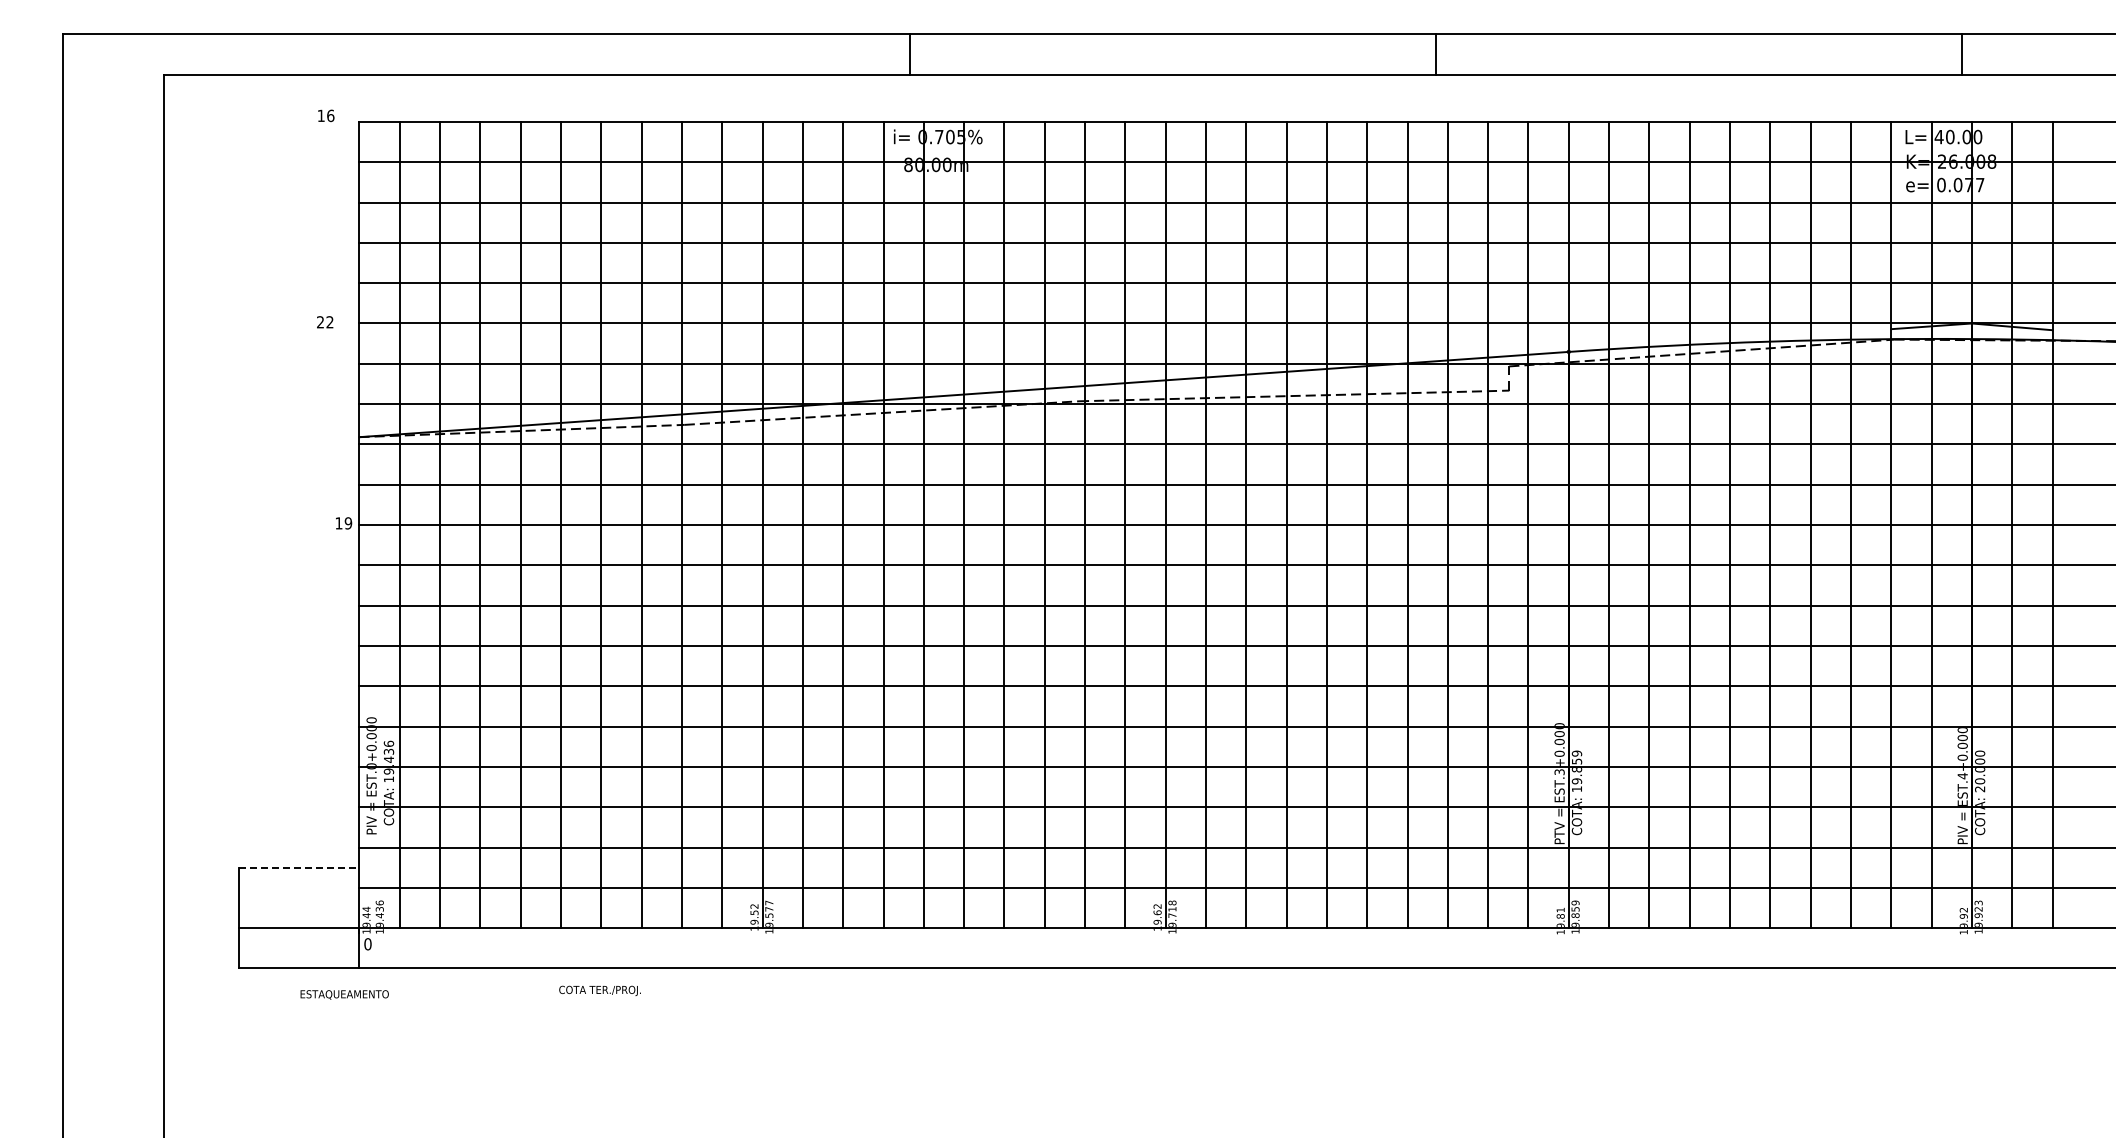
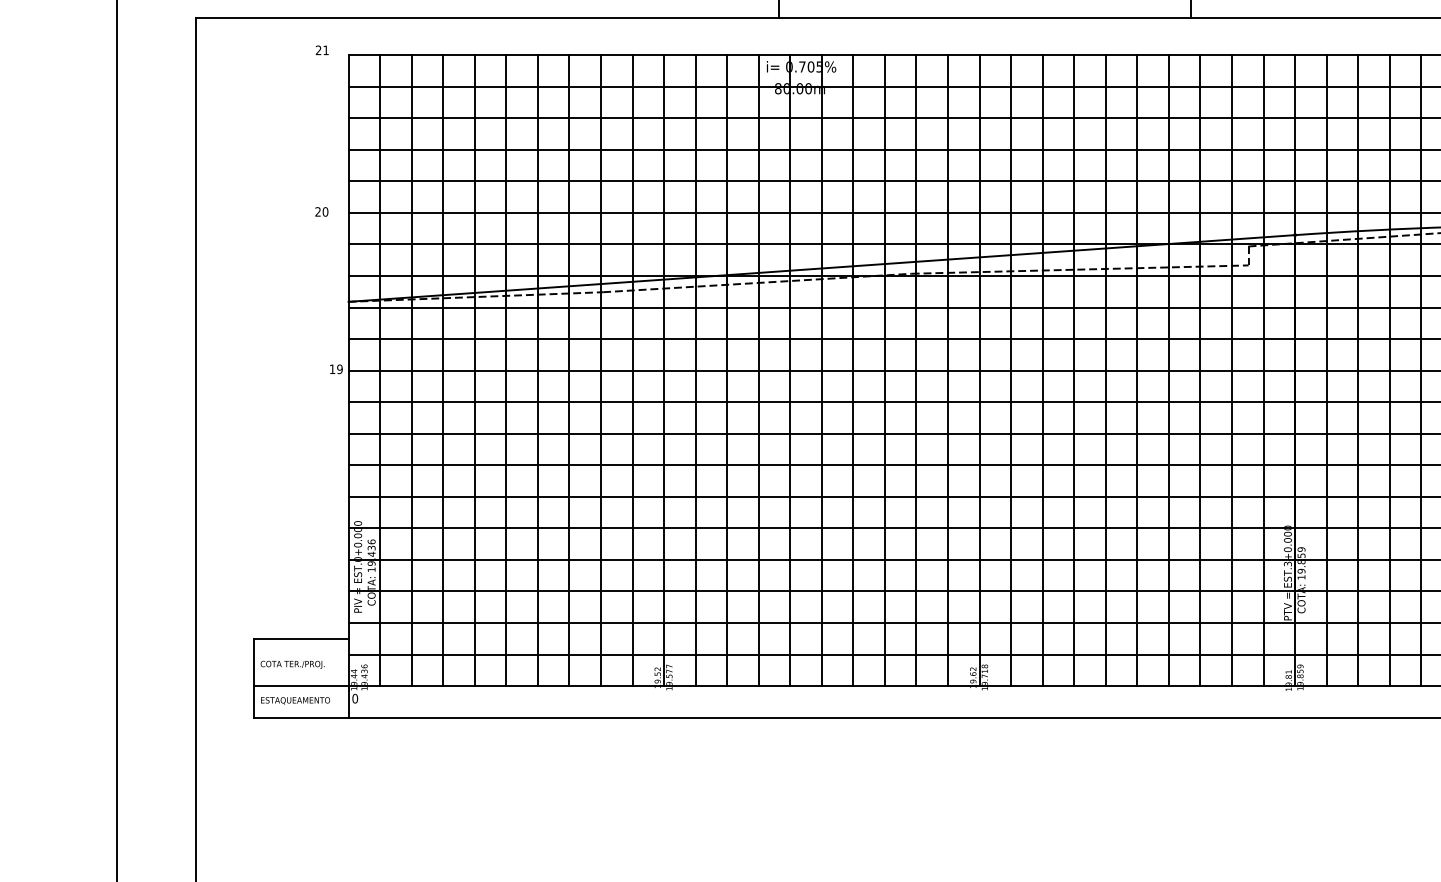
text: (325, 115) -> (321, 50), 16 -> 21
text: (329, 322) -> (325, 212), 22 -> 20
line: (299, 867) -> (301, 638), dashed -> solid
text: (599, 990) -> (292, 664), moved
text: (344, 994) -> (295, 700), moved

